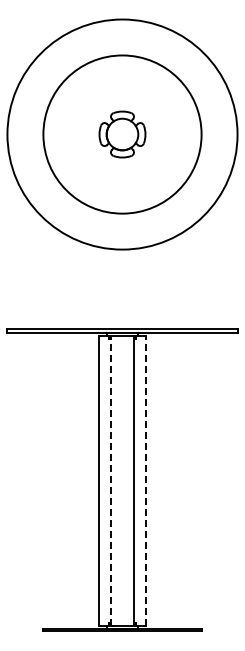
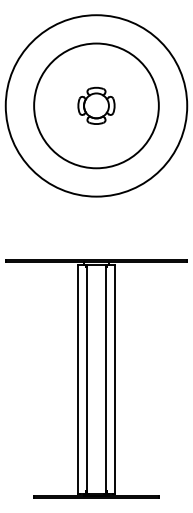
line: (110, 480) -> (87, 378), dashed -> solid
line: (145, 480) -> (114, 378), dashed -> solid

